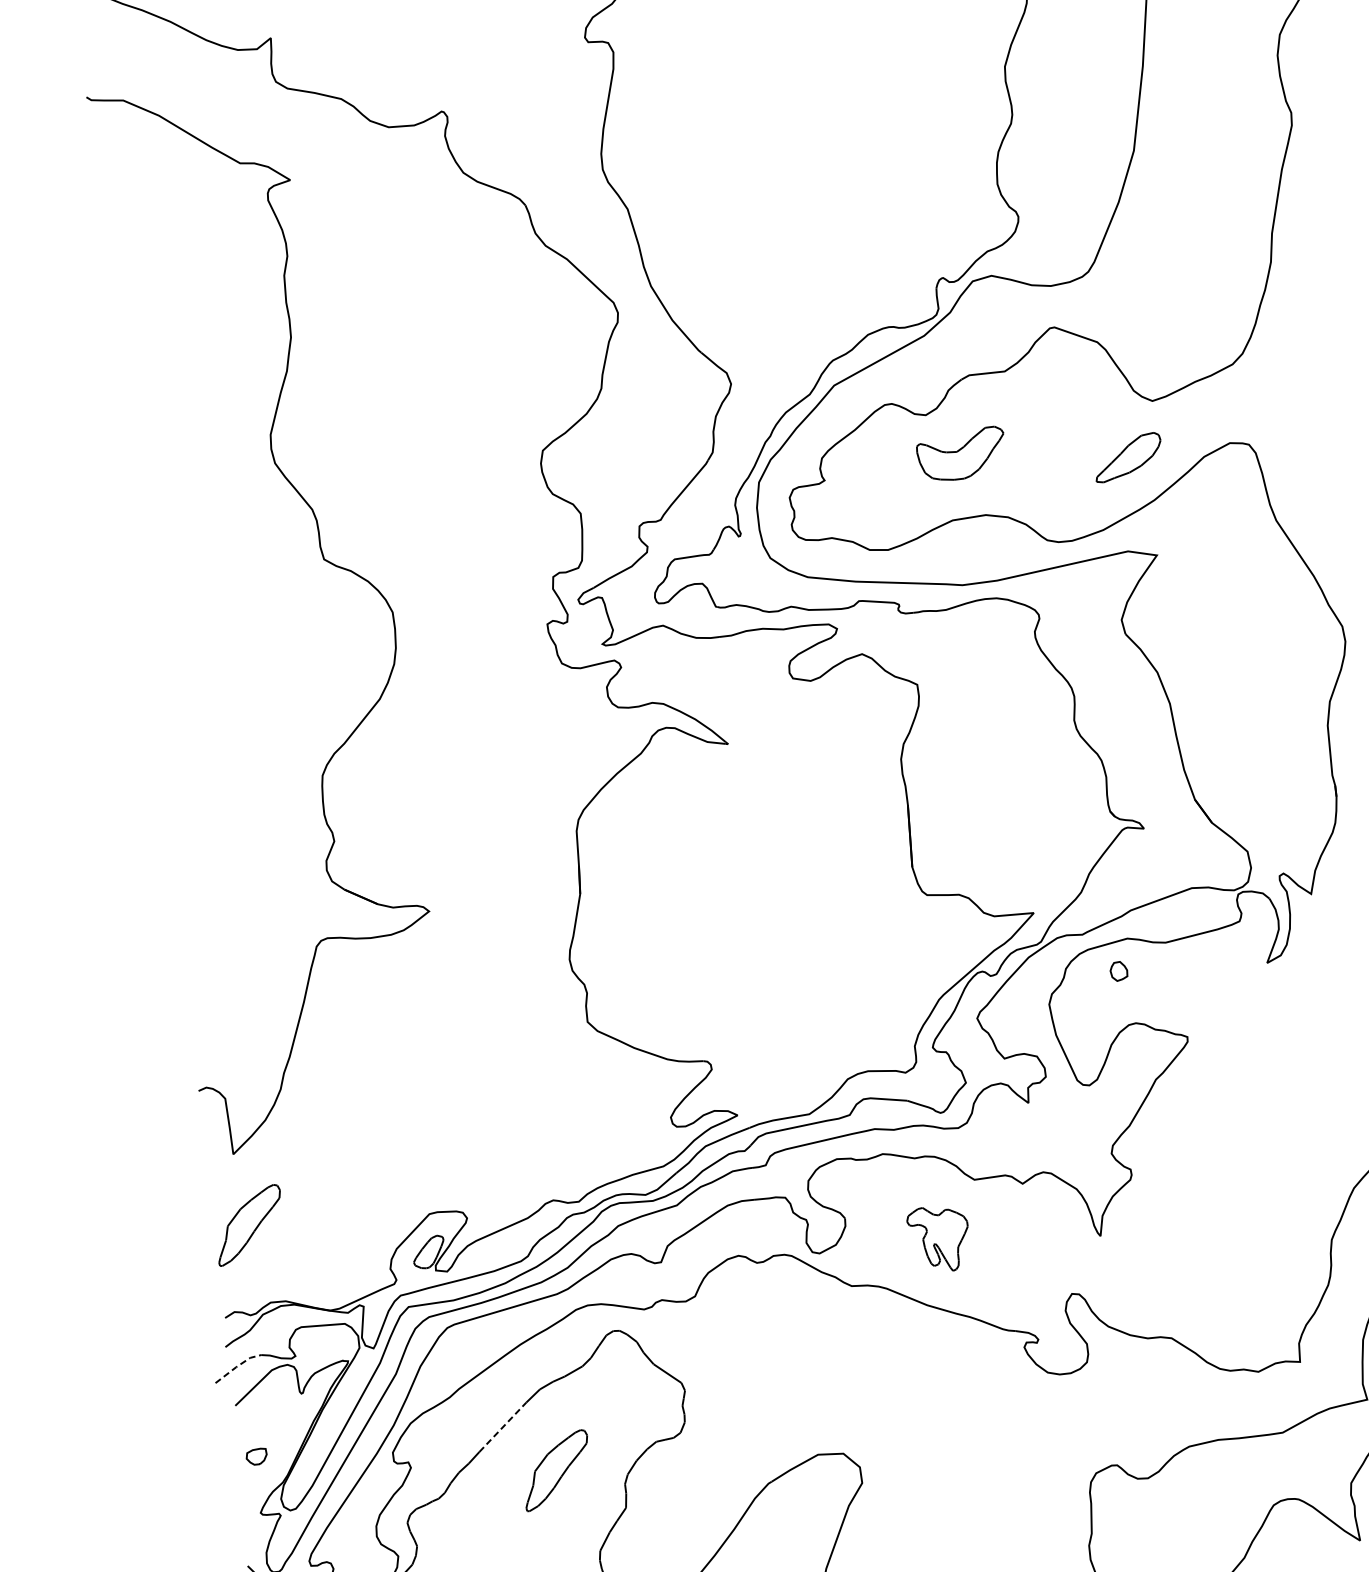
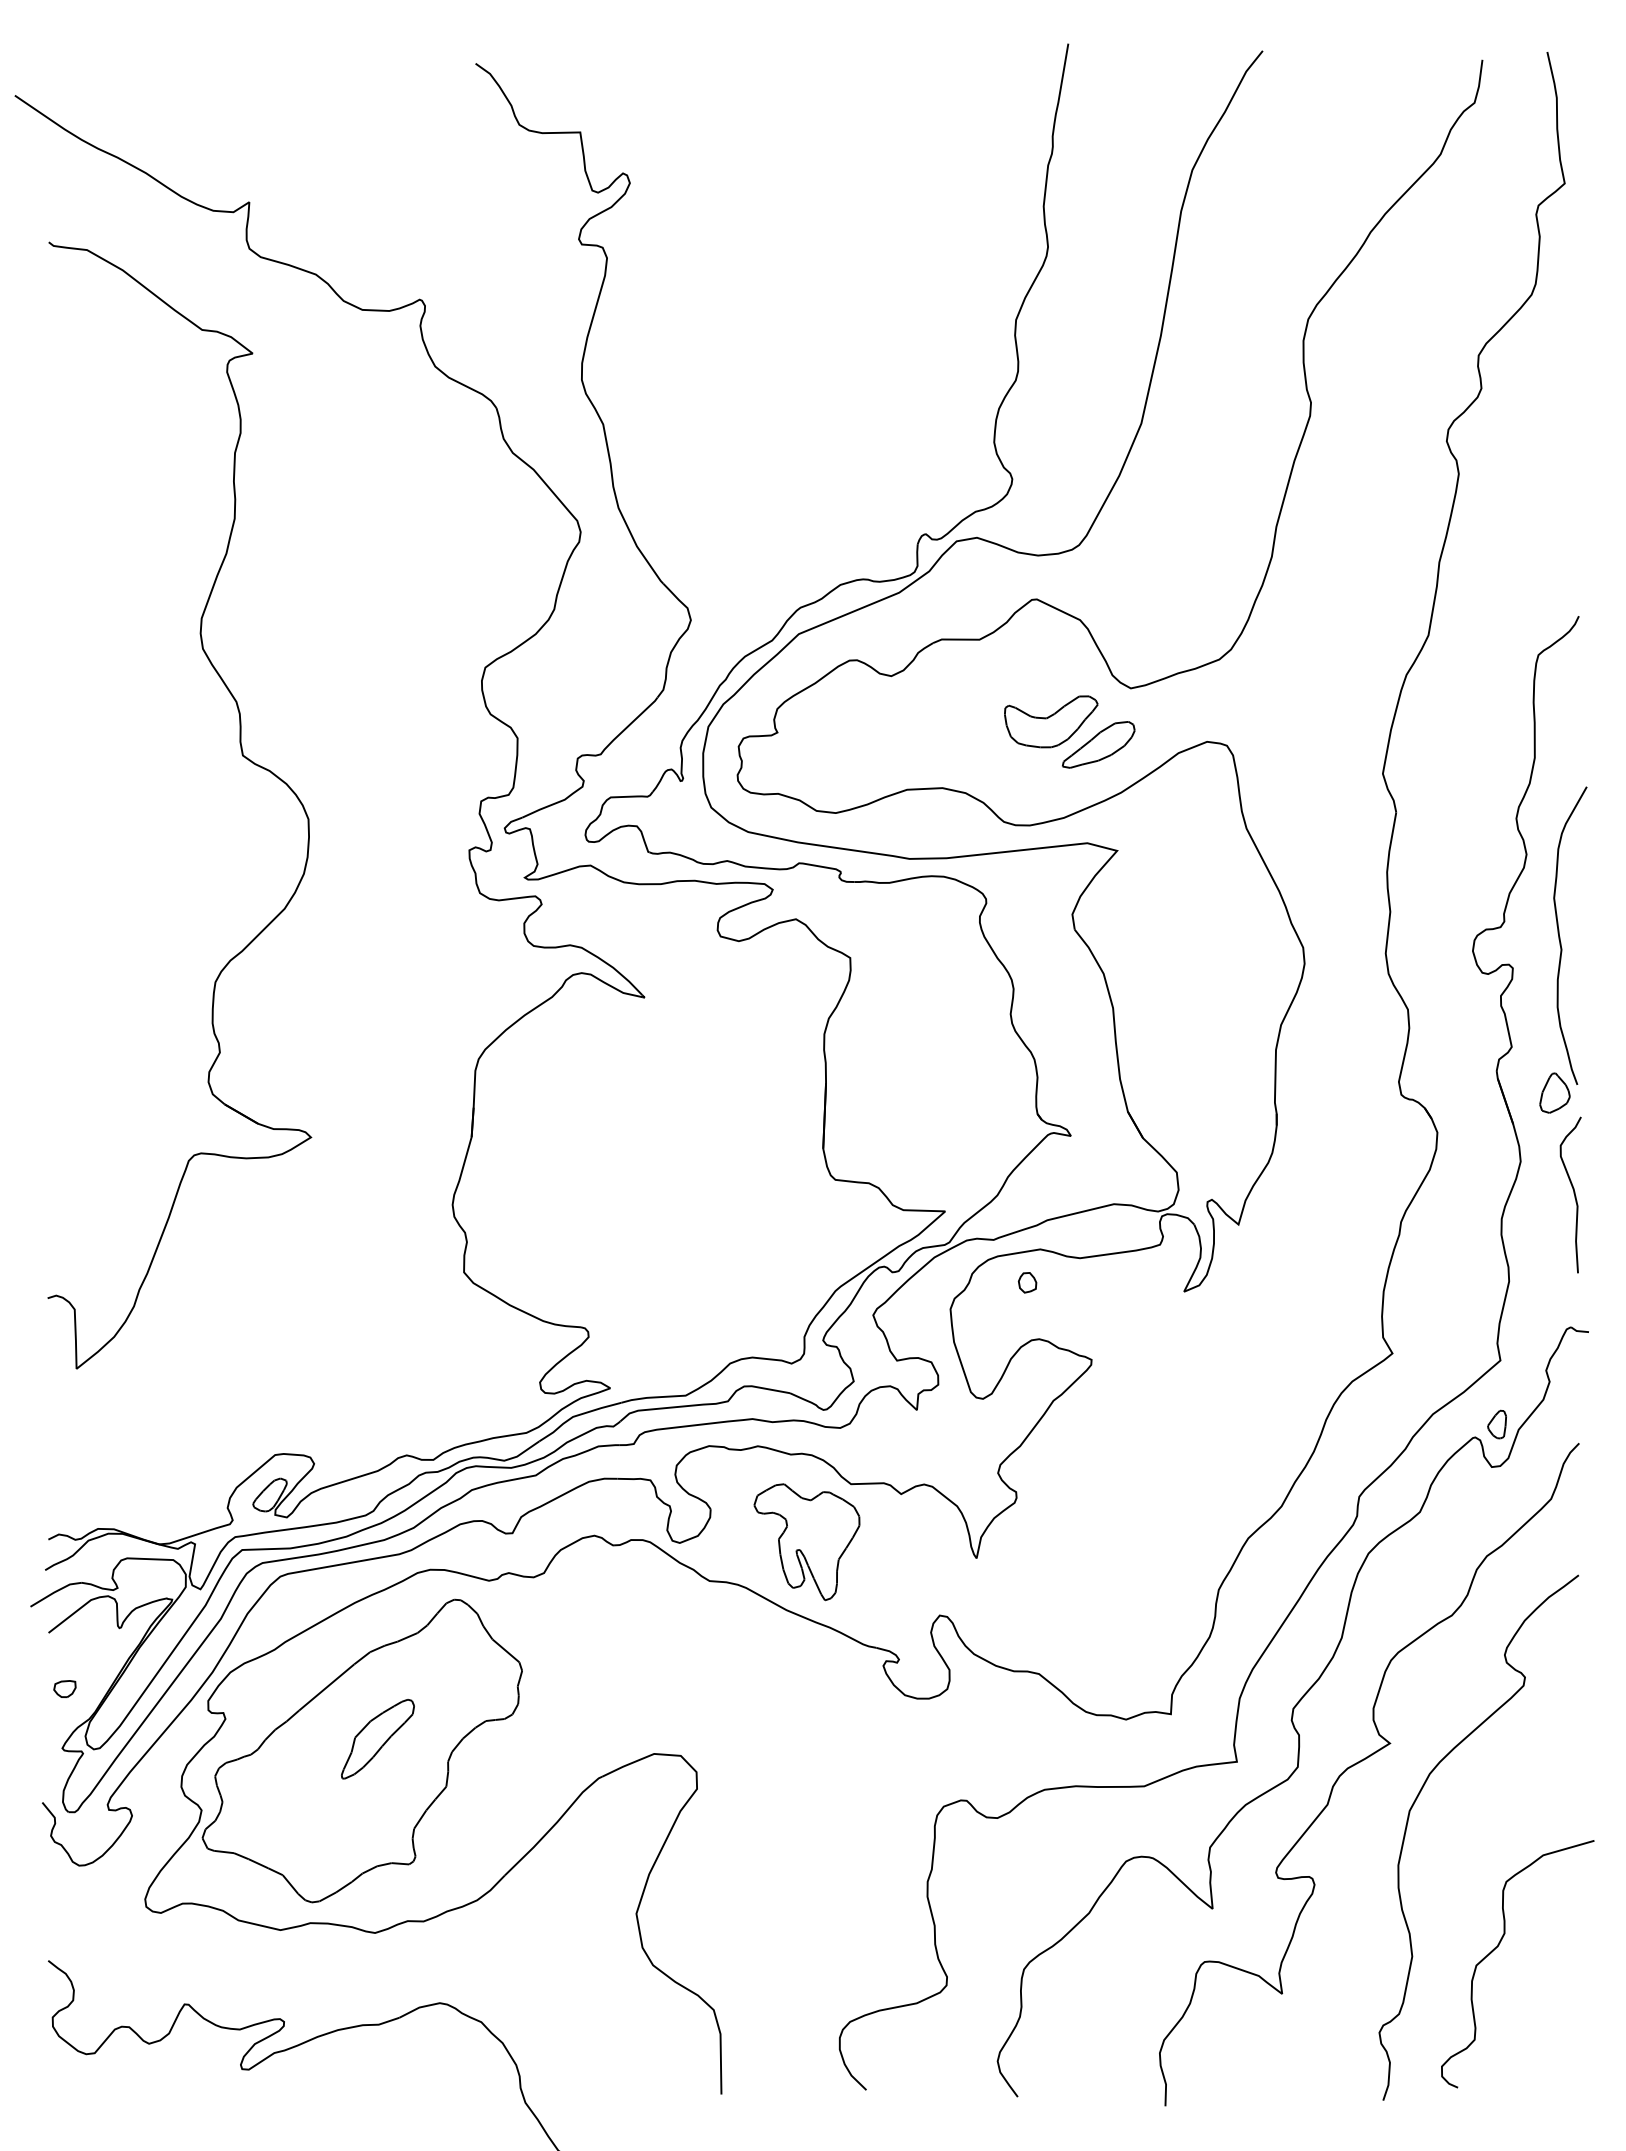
part: (961, 454) -> (1051, 721), moved
part: (249, 1225) -> (84, 1445), removed
part: (938, 1239) -> (806, 1542), size x1.67
line: (237, 1367) -> (55, 1592), dashed -> solid
line: (502, 1427) -> (326, 1687), dashed -> solid

